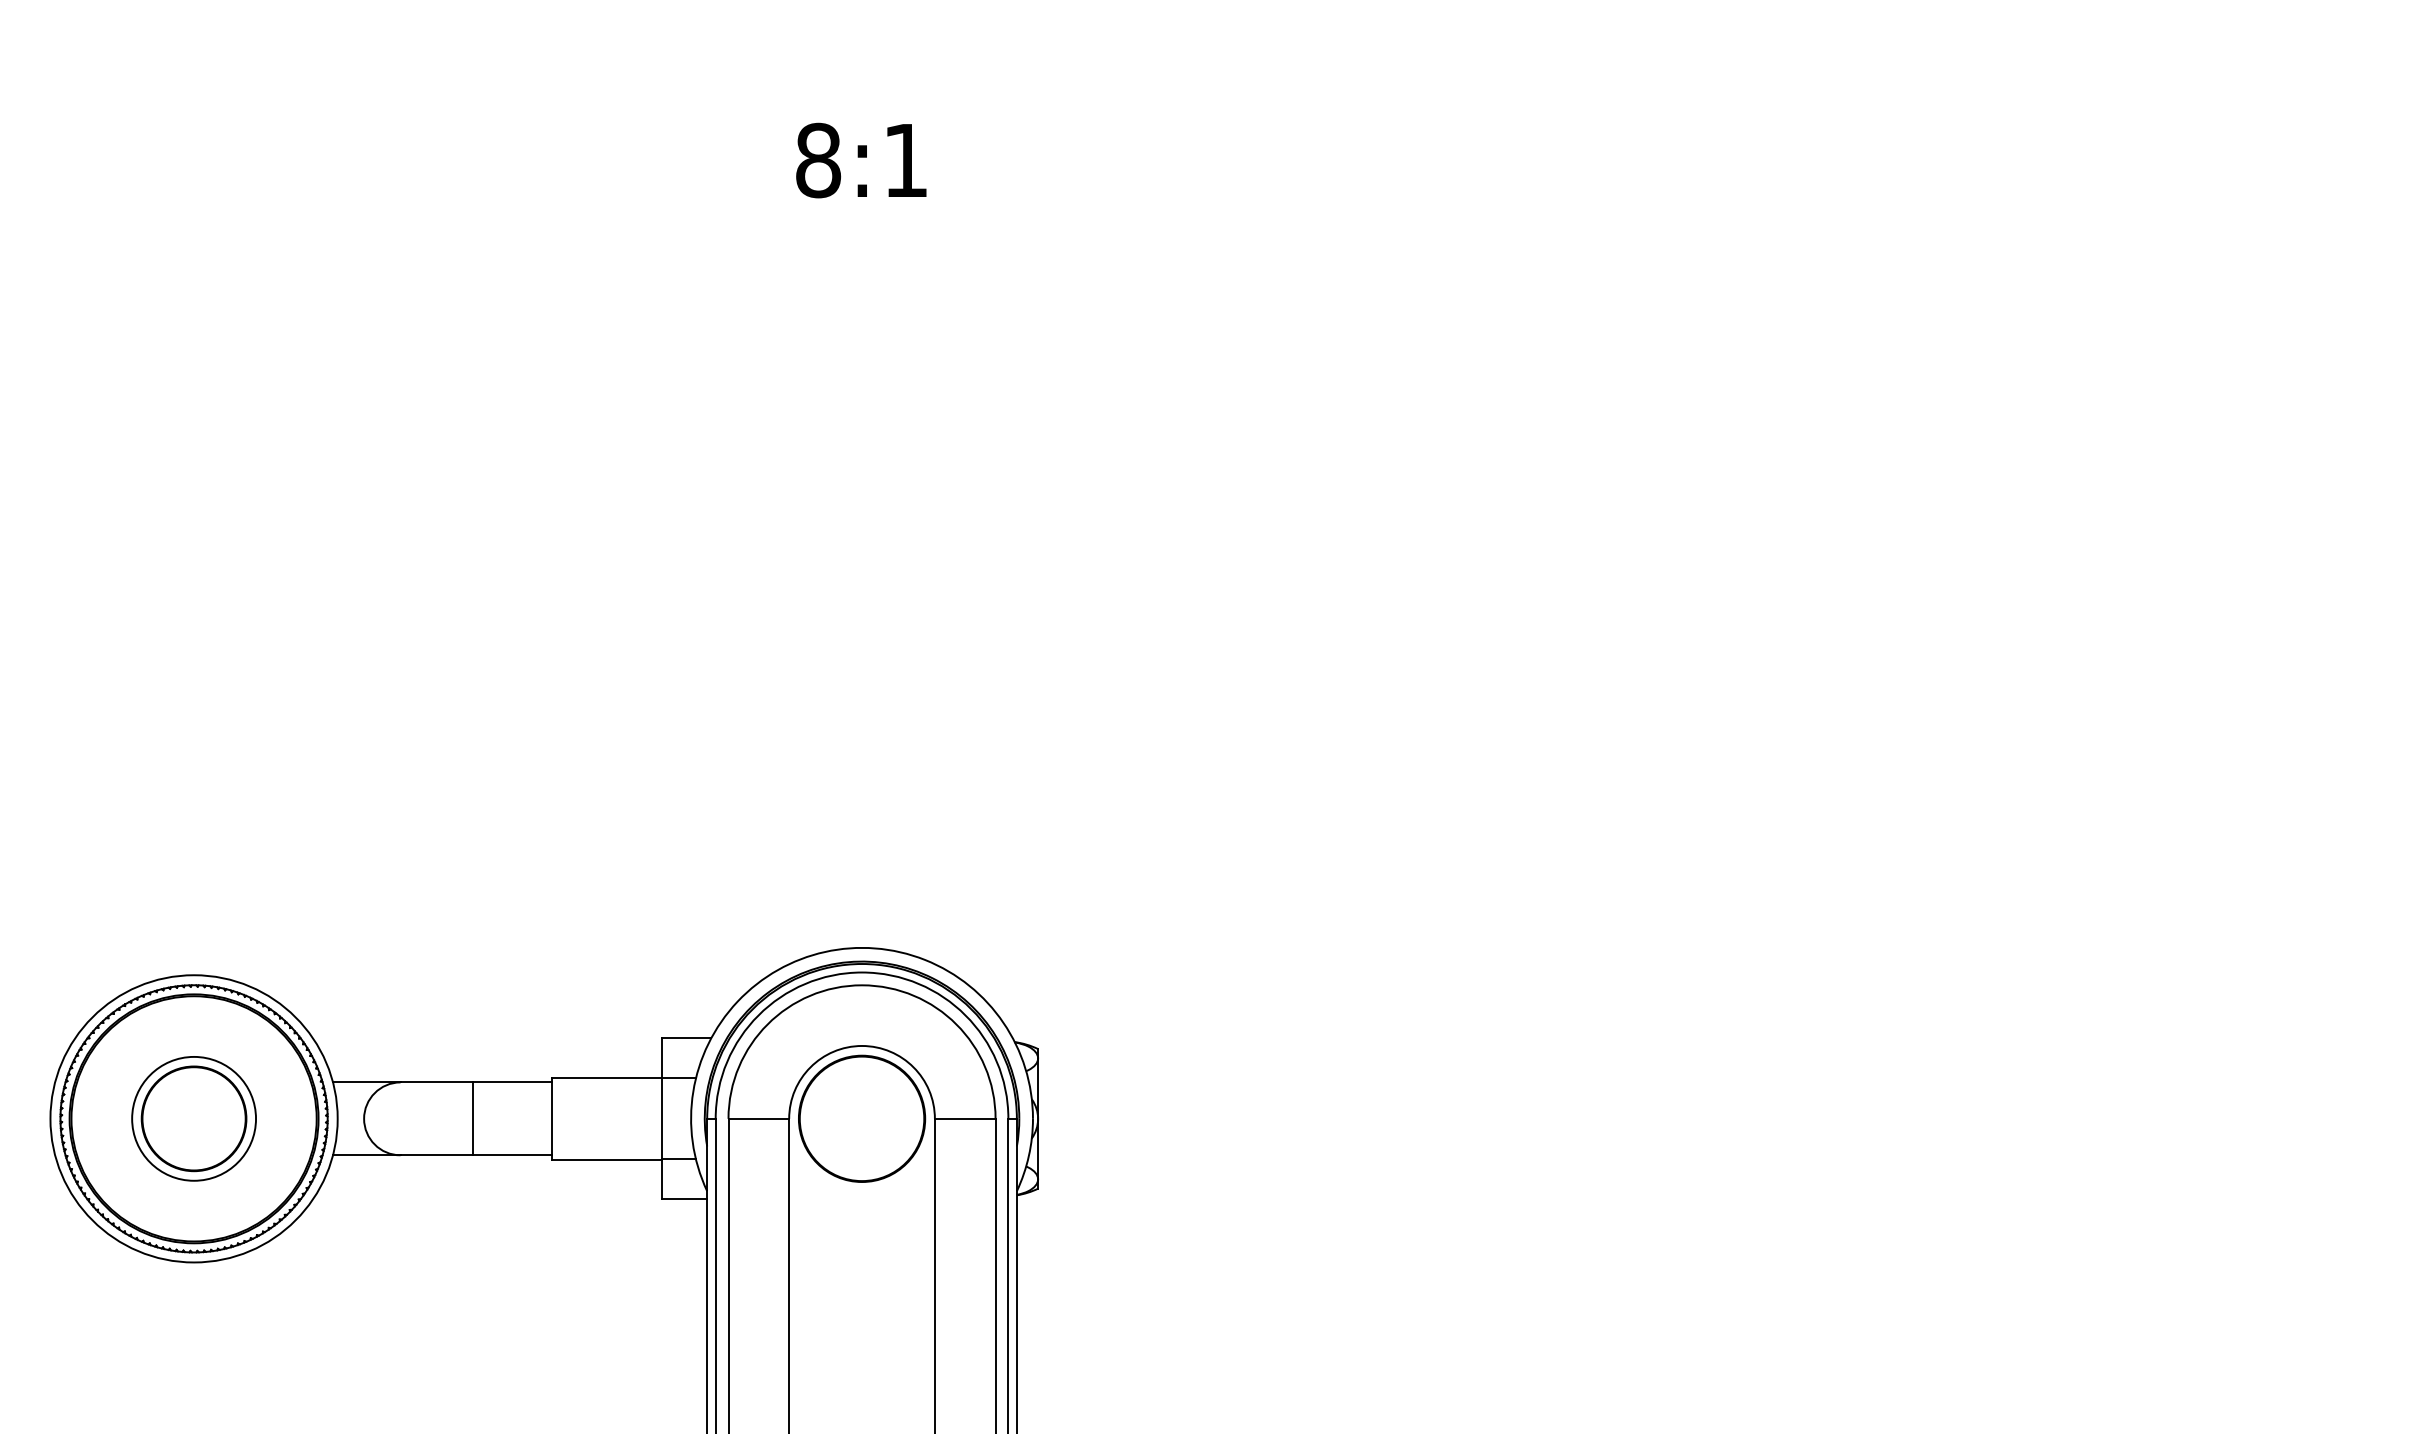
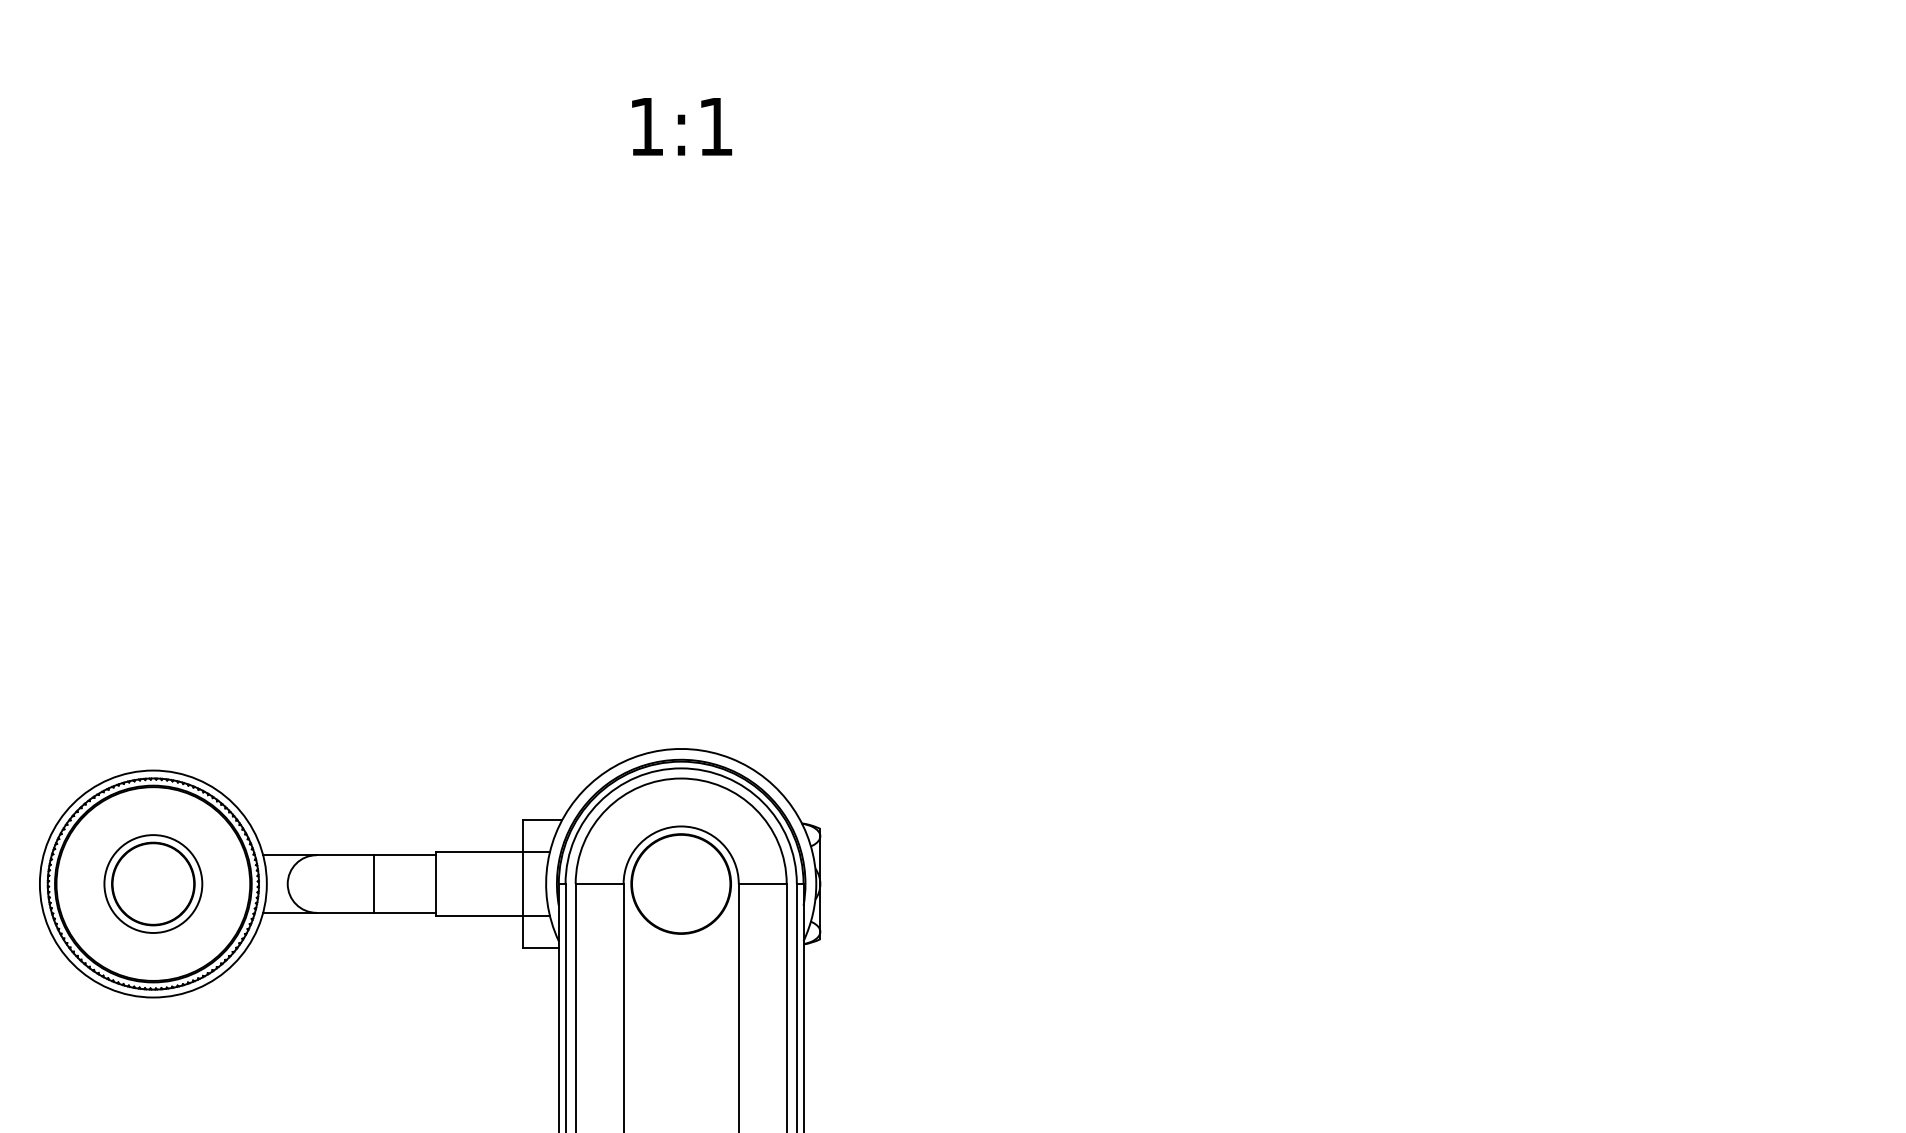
text: (818, 160) -> (646, 126), 8:1 -> 1:1

